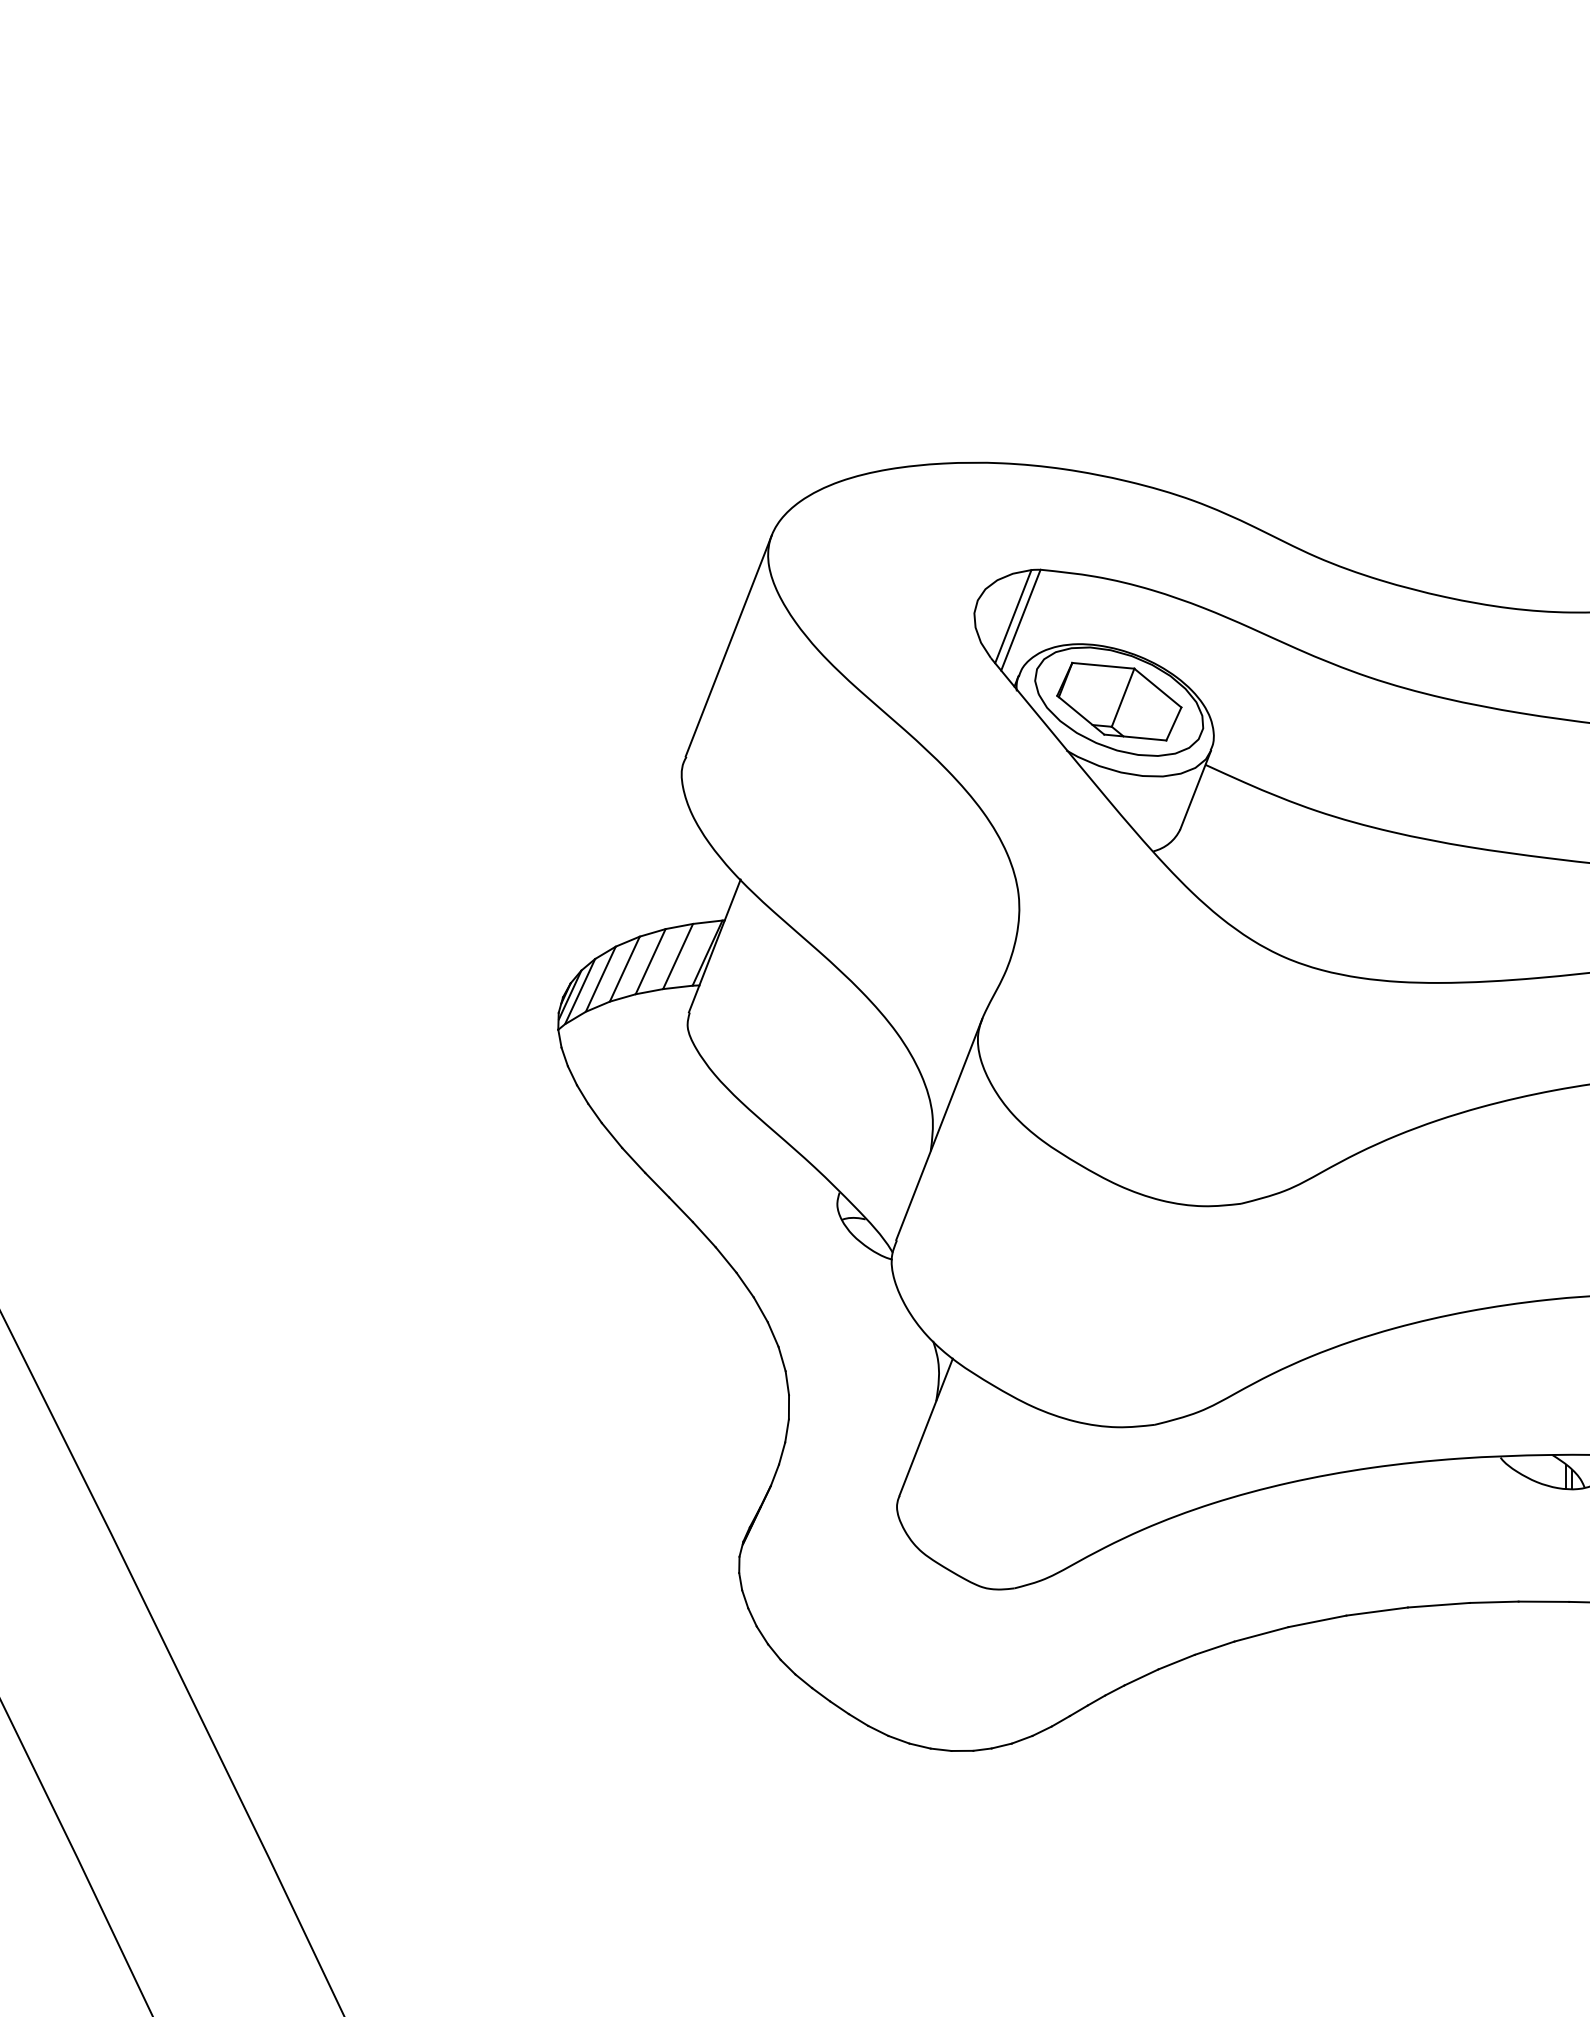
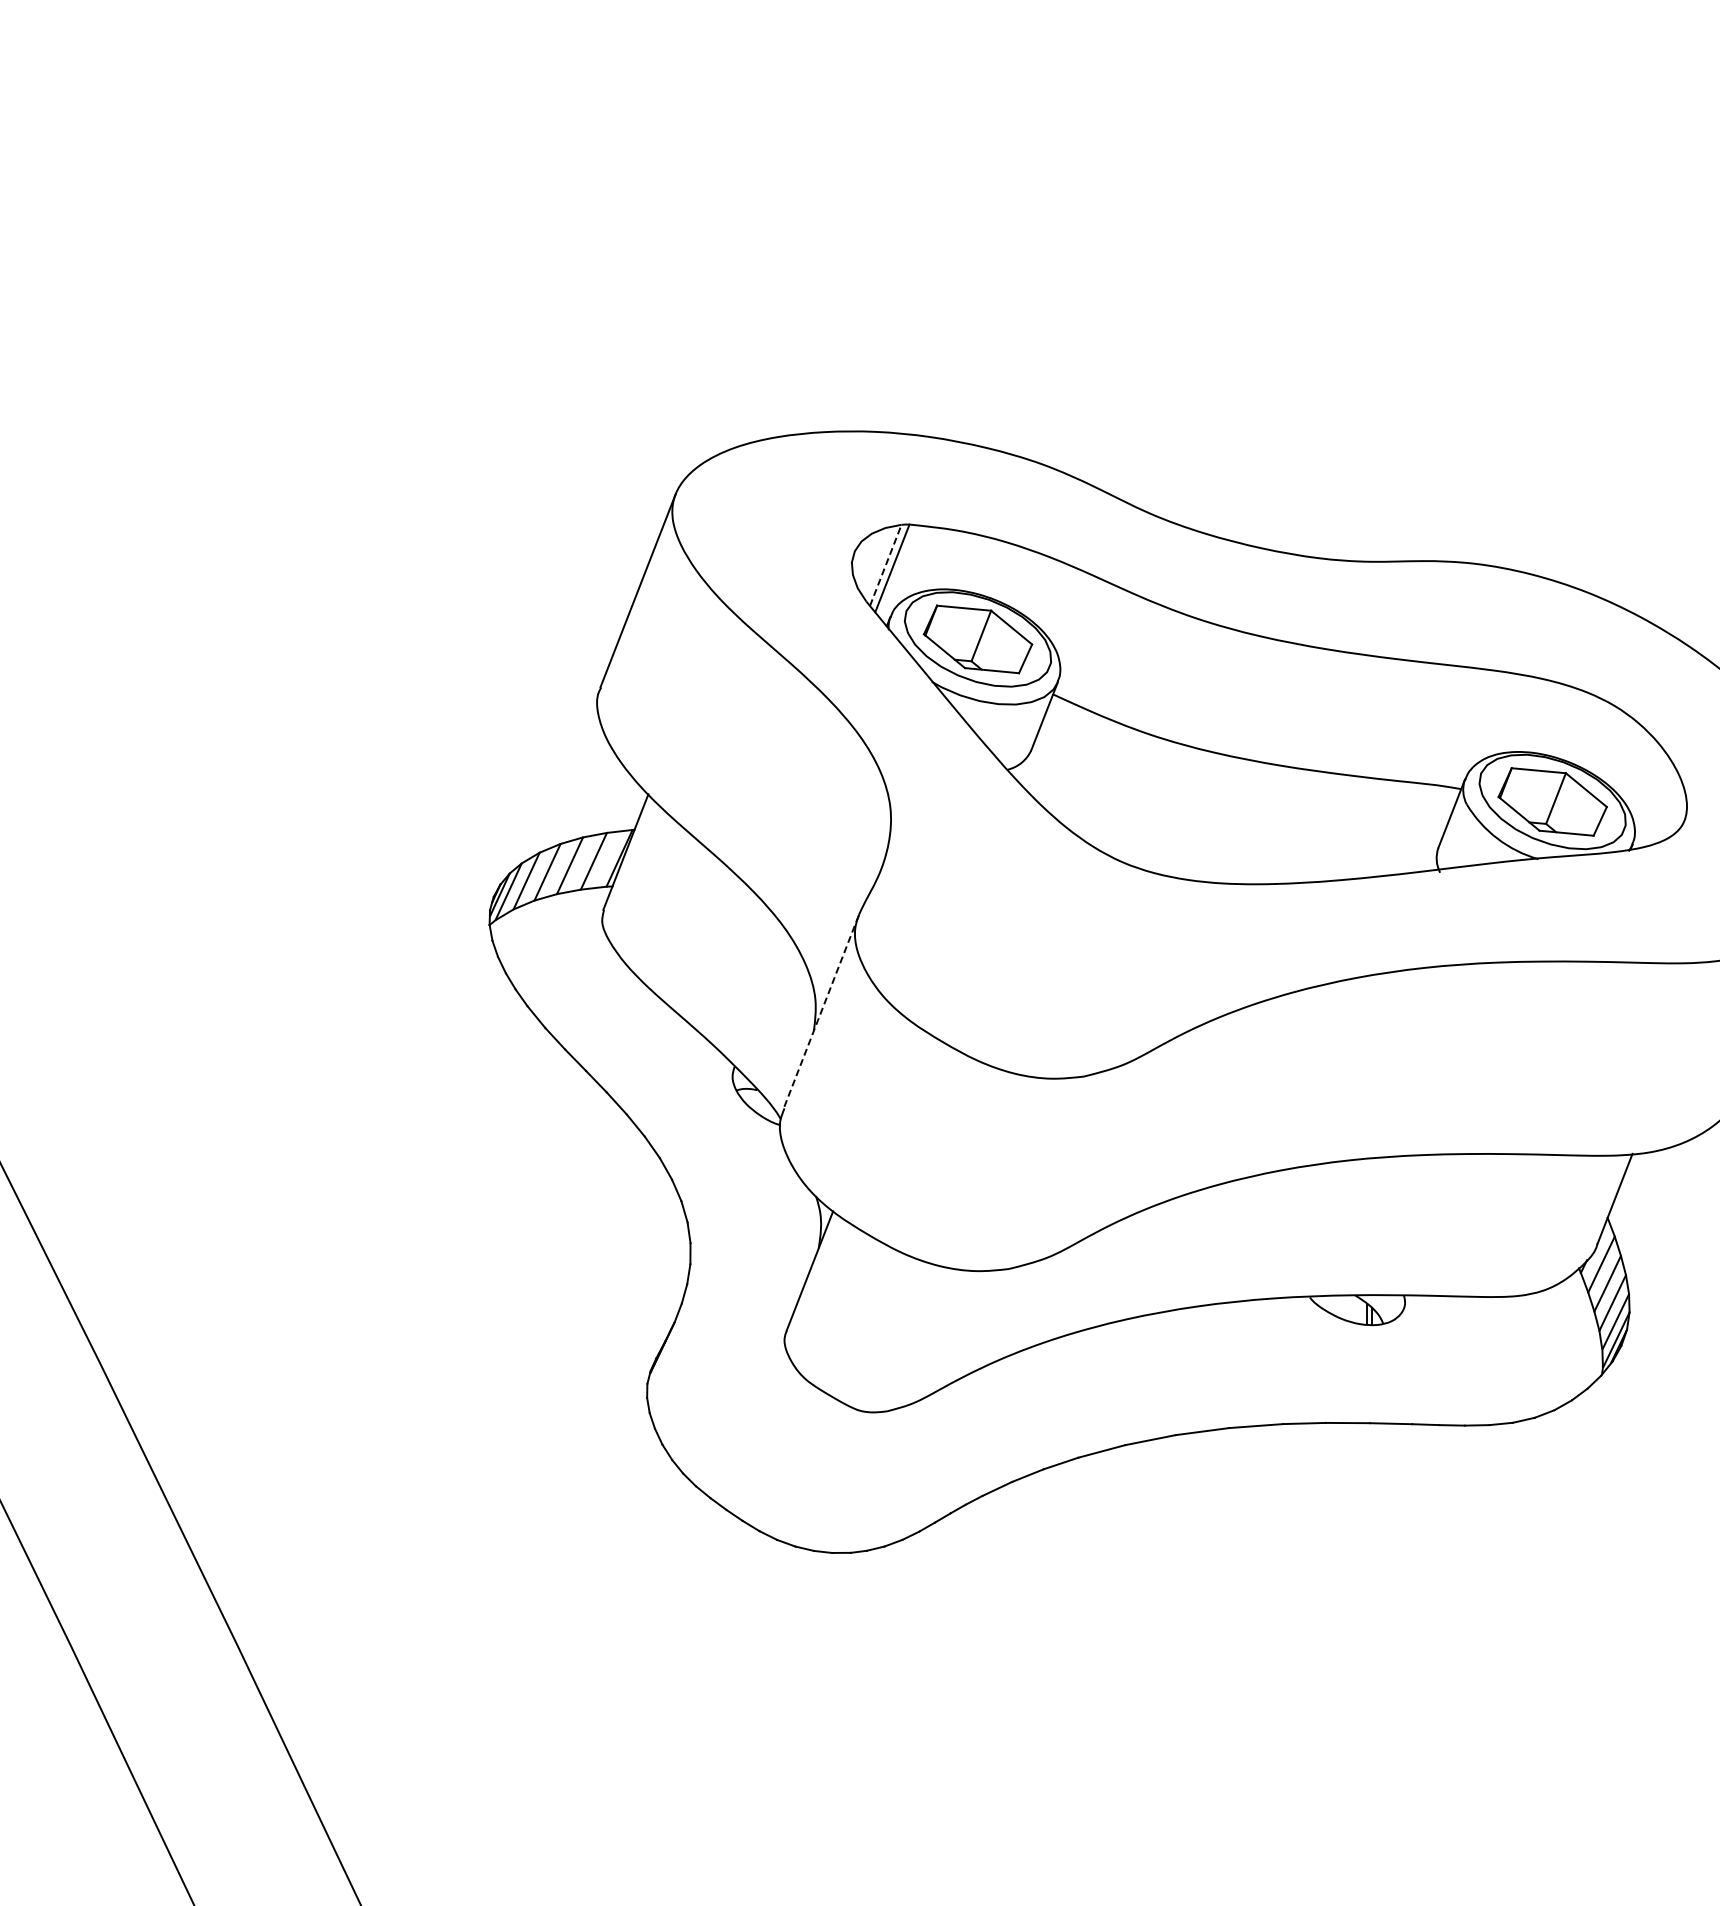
line: (1012, 616) -> (885, 565), solid -> dashed
line: (939, 1130) -> (821, 1012), solid -> dashed

